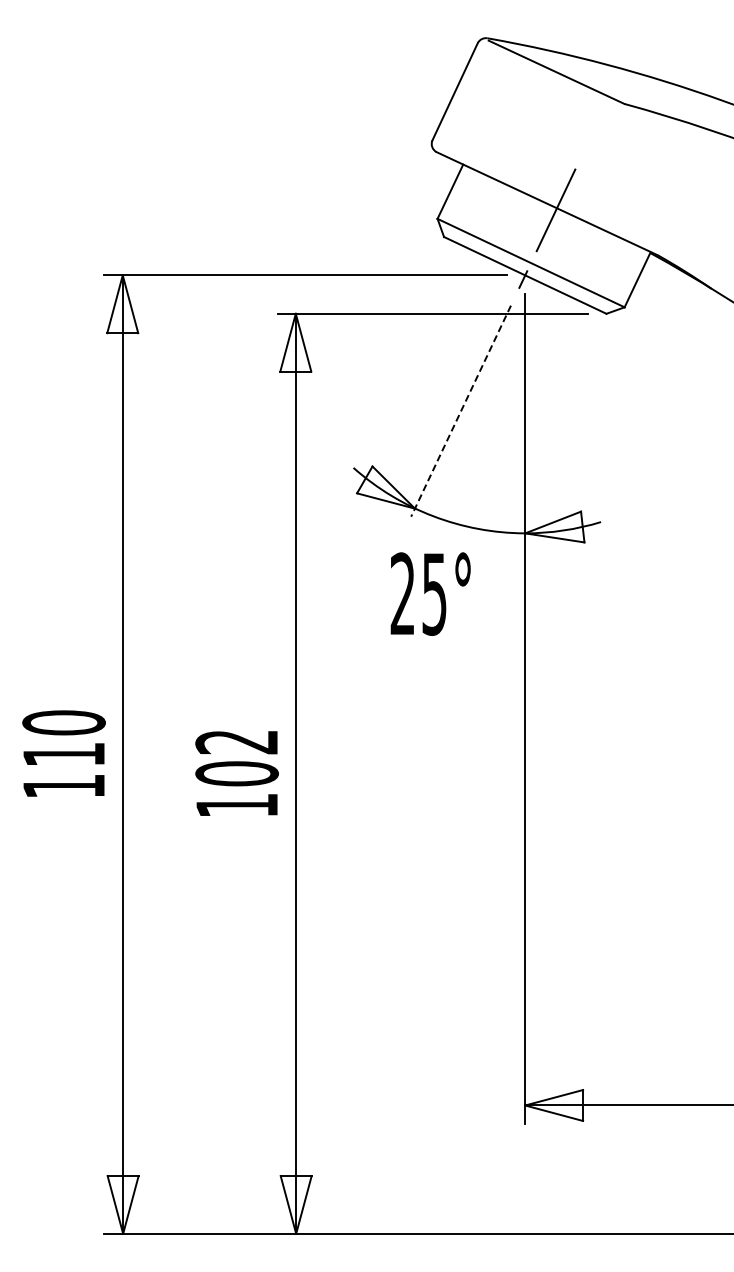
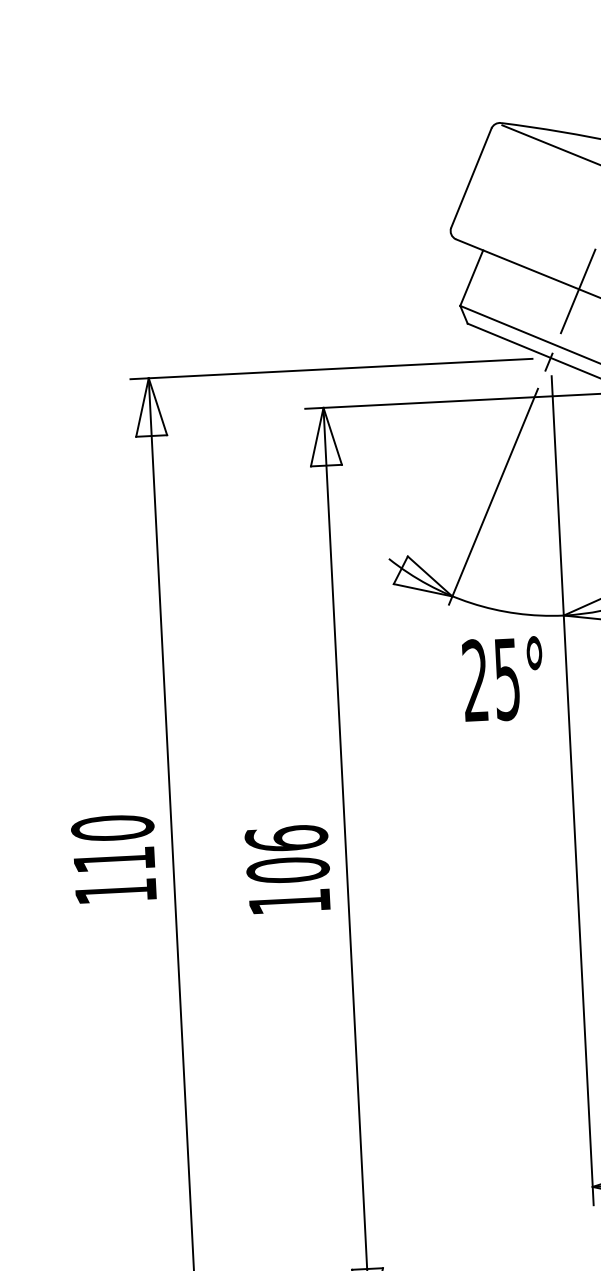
line: (461, 411) -> (493, 497), dashed -> solid
text: (430, 593) -> (503, 678), moved
text: (236, 741) -> (285, 838), 102 -> 106

